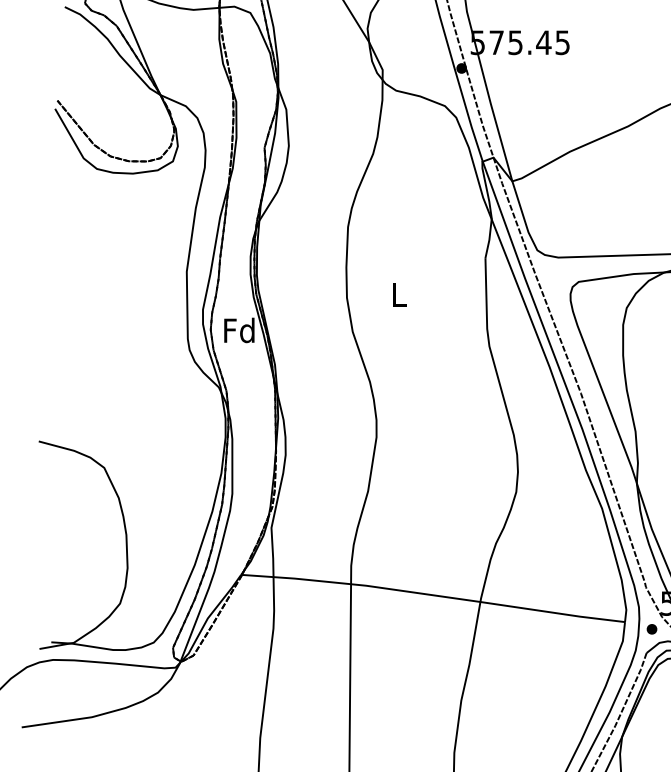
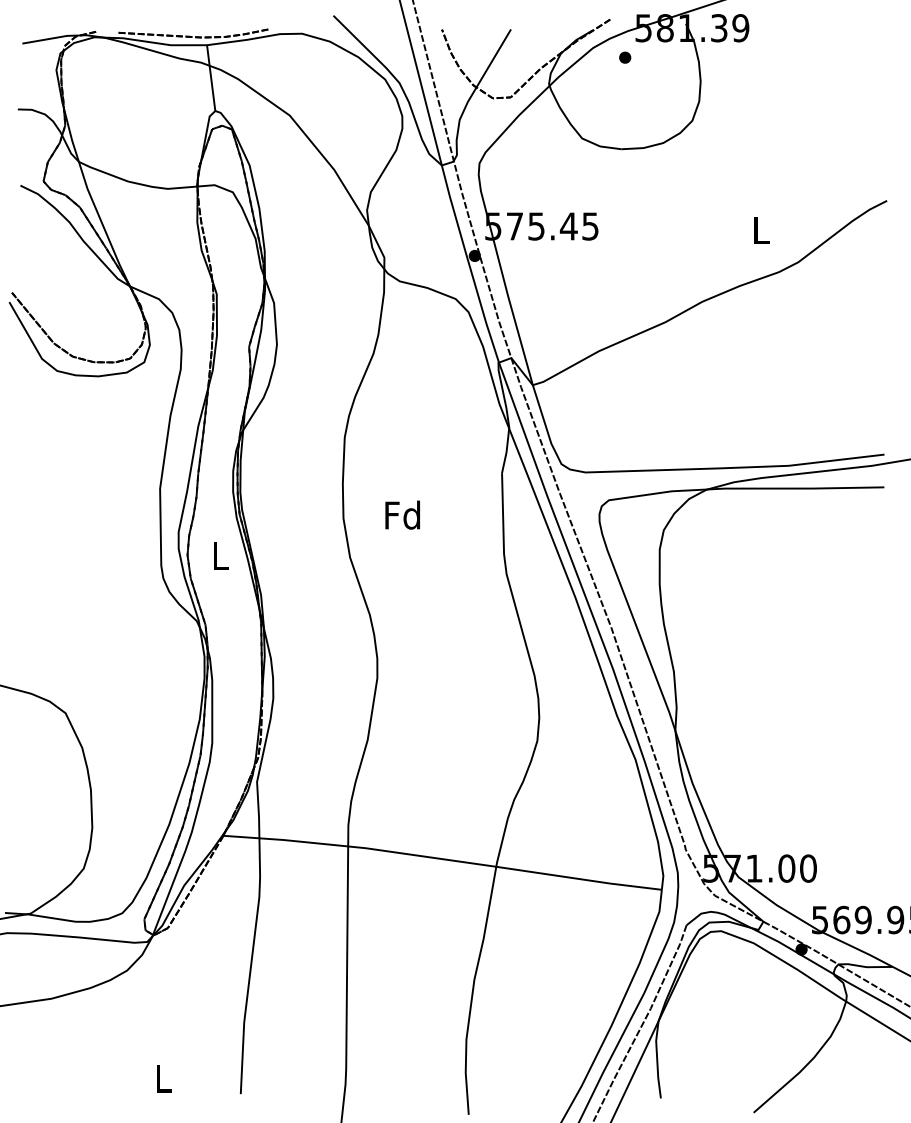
text: (398, 294) -> (402, 514), L -> Fd
text: (239, 330) -> (220, 555), Fd -> L
part: (651, 629) -> (692, 898), removed

